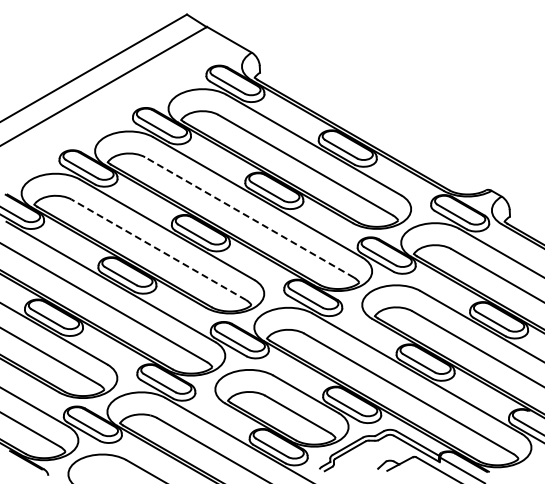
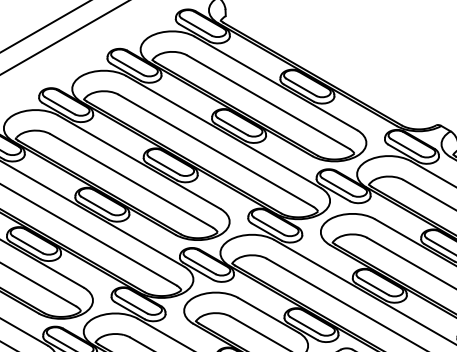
line: (249, 217) -> (215, 150), dashed -> solid
line: (158, 249) -> (131, 180), dashed -> solid

